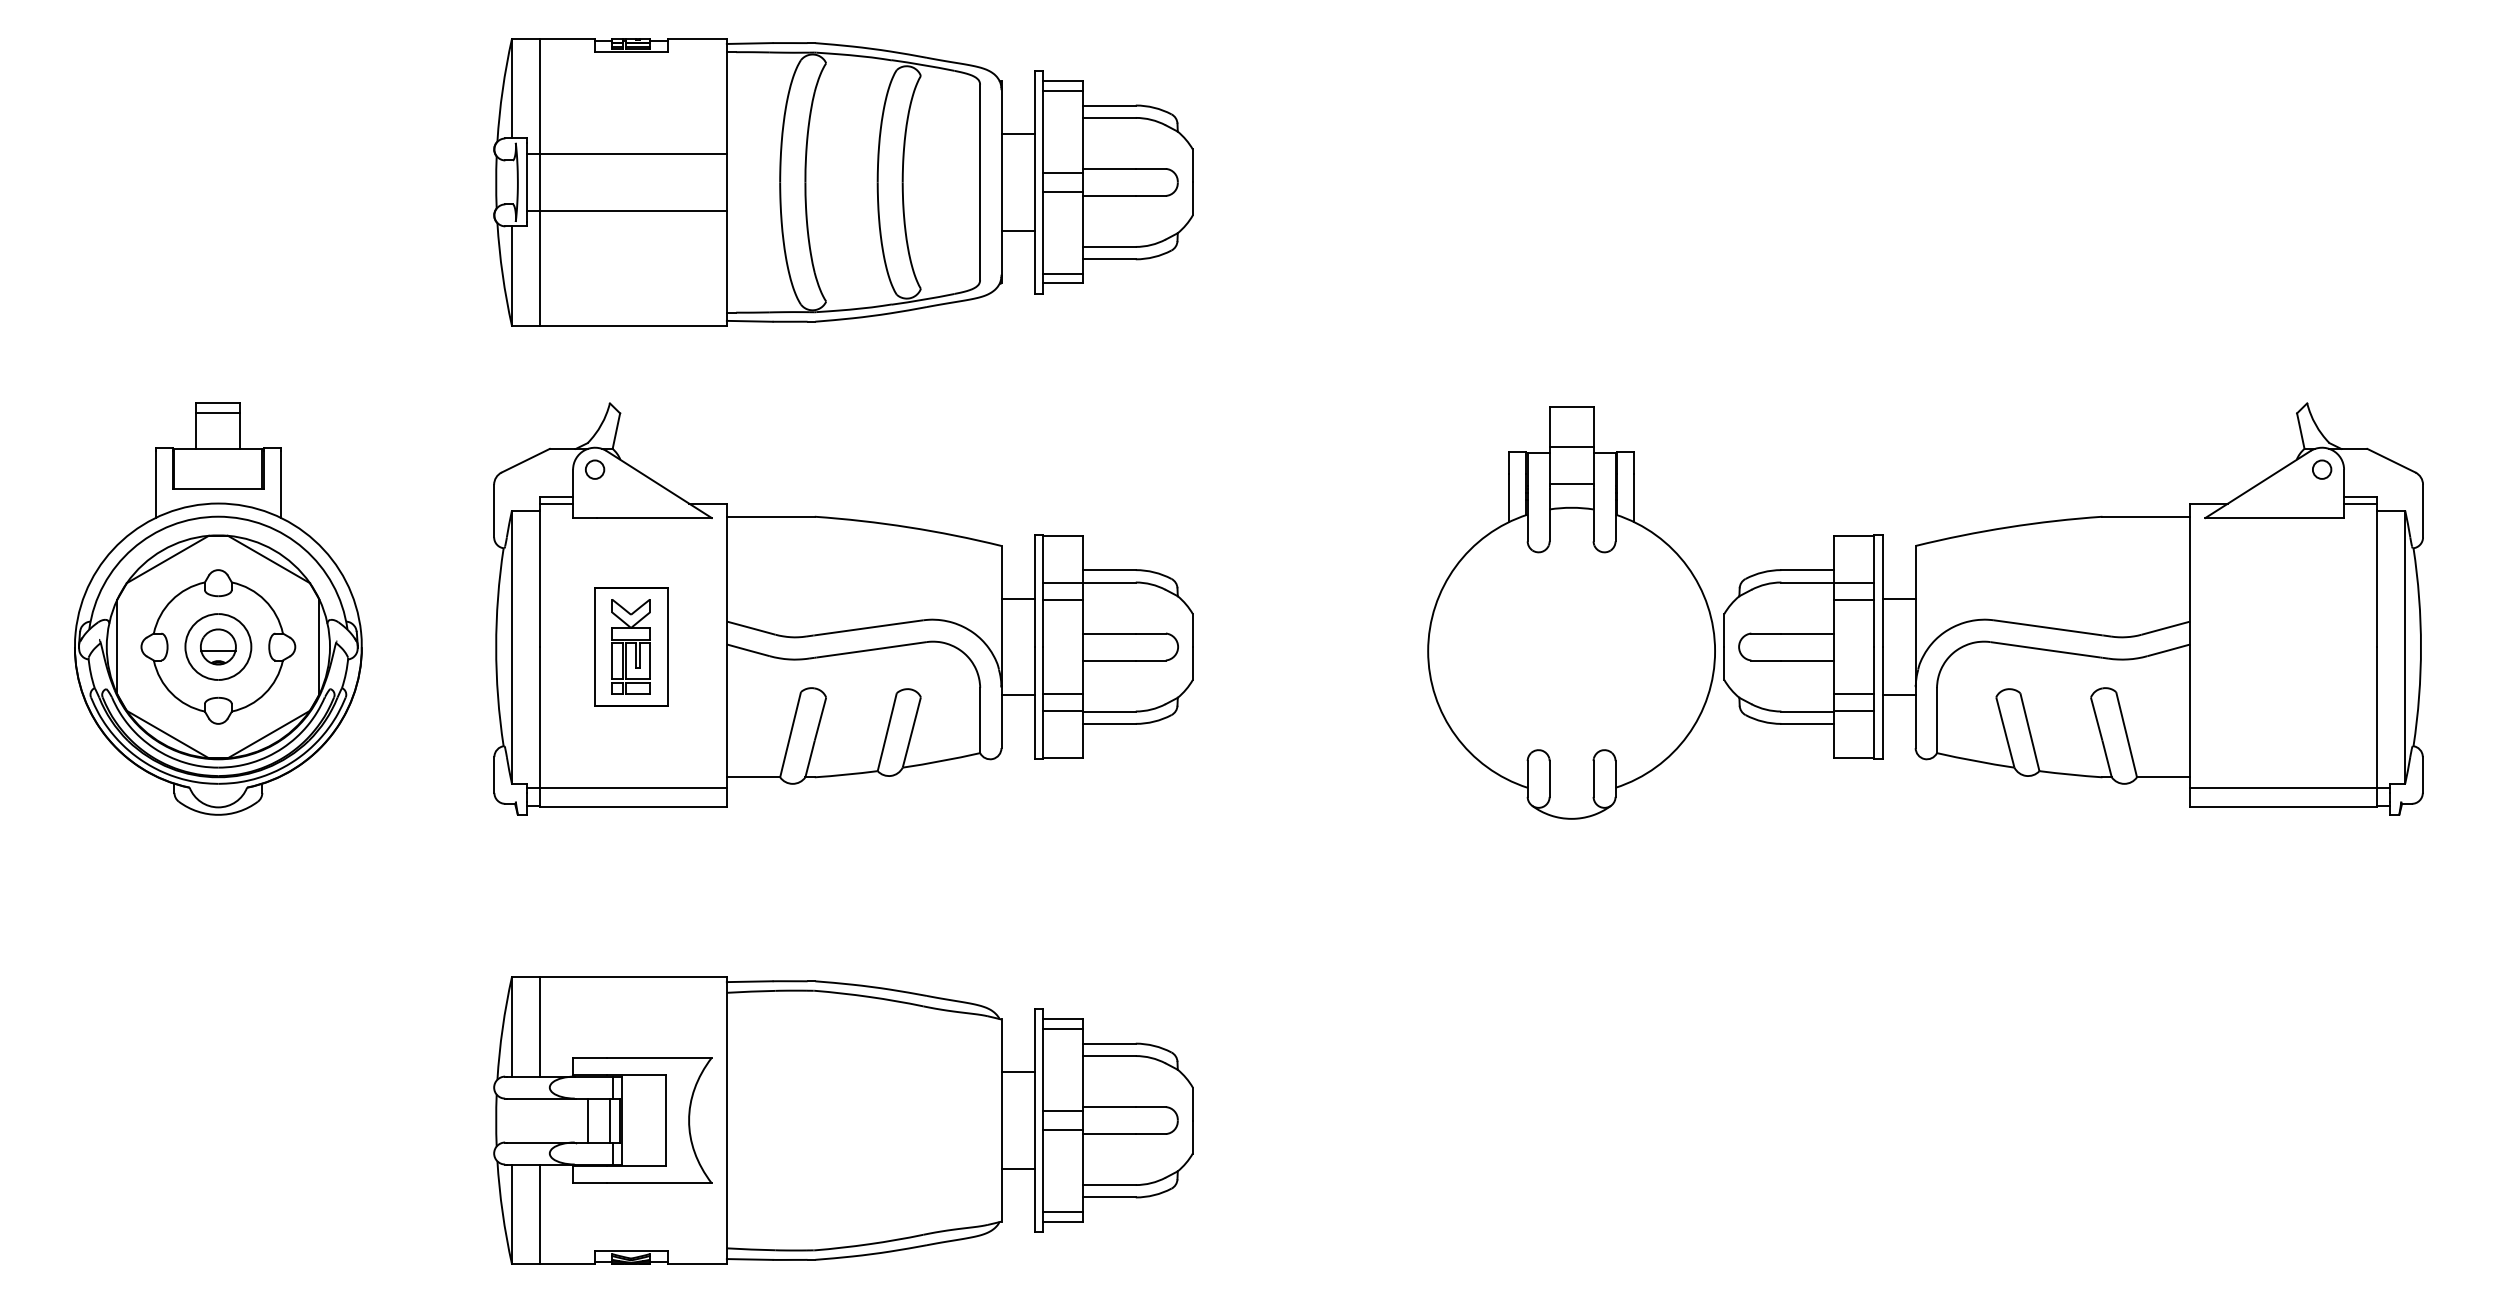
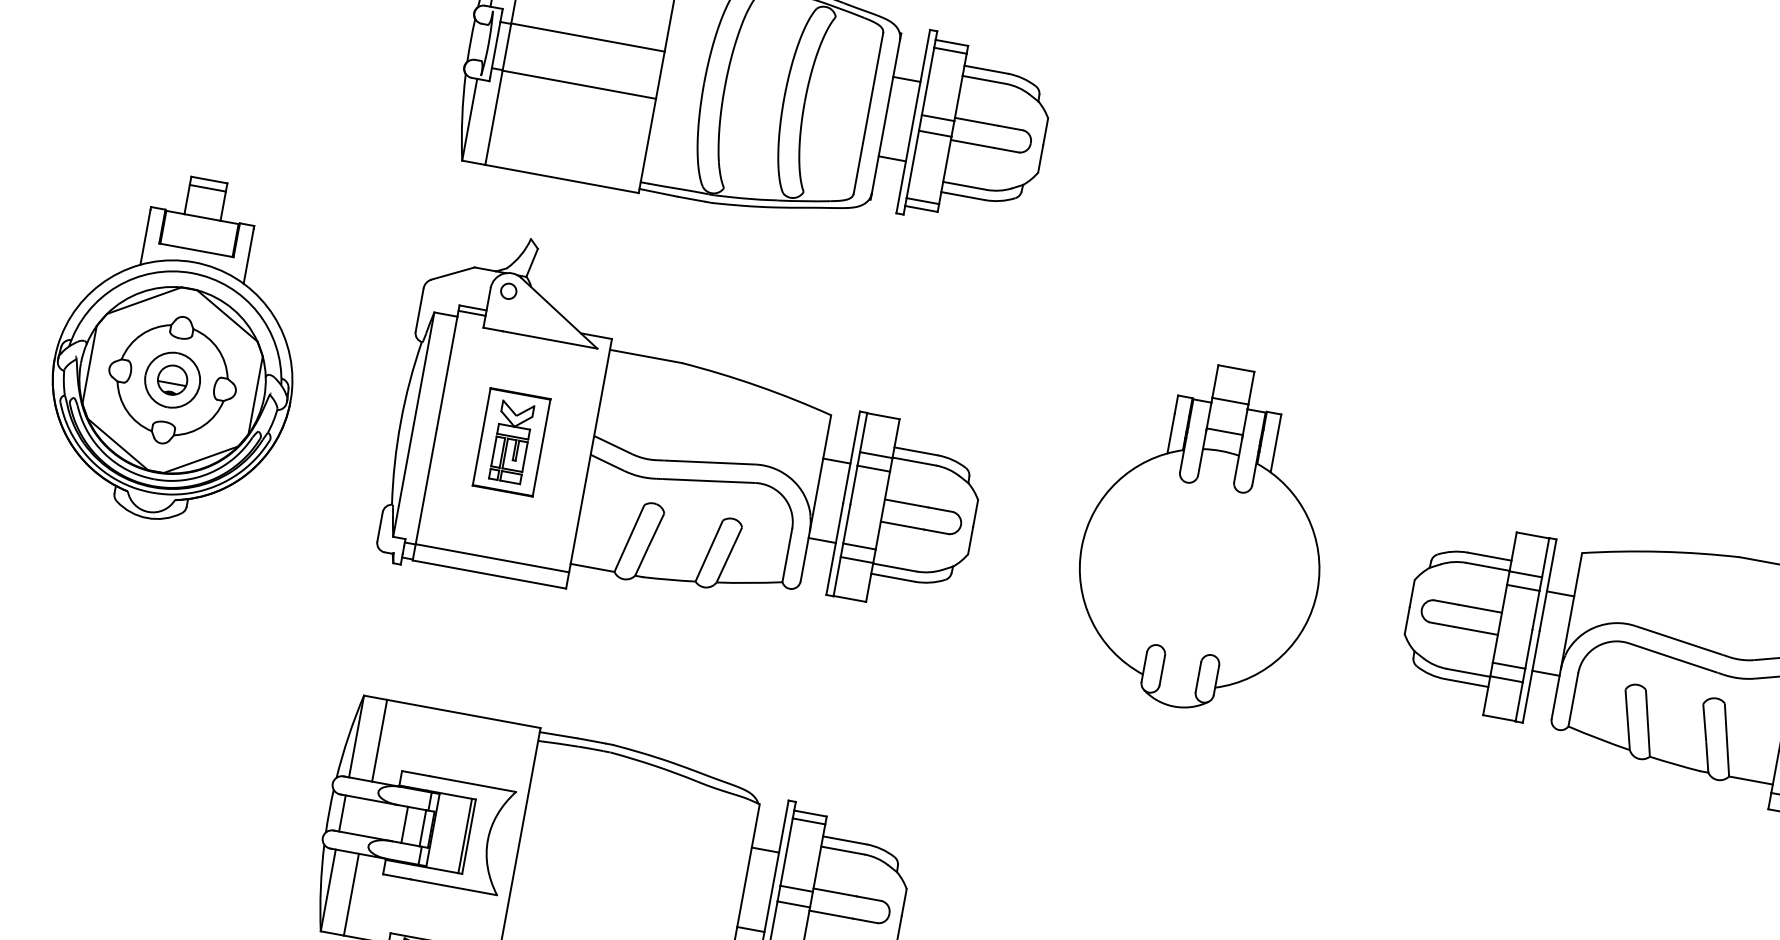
part: (1571, 612) -> (1205, 537), moved
line: (512, 1120) -> (342, 813), added
line: (661, 1120) -> (465, 835), added

